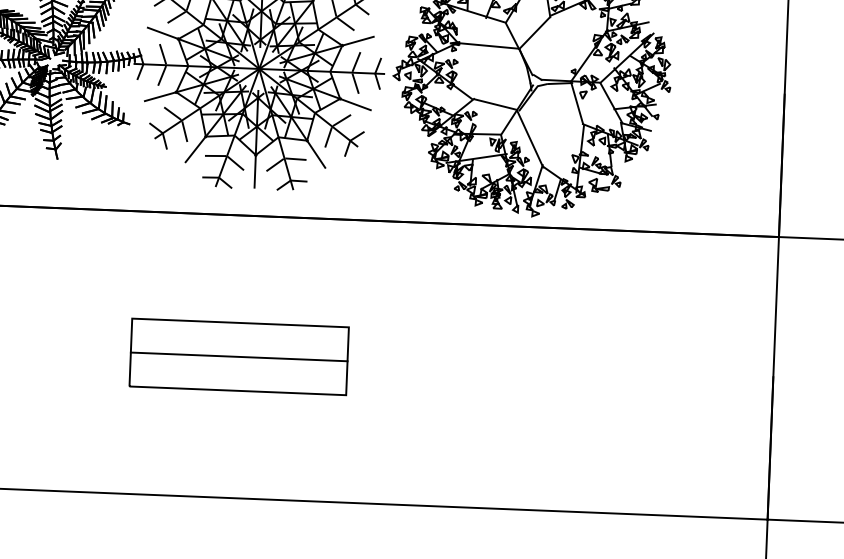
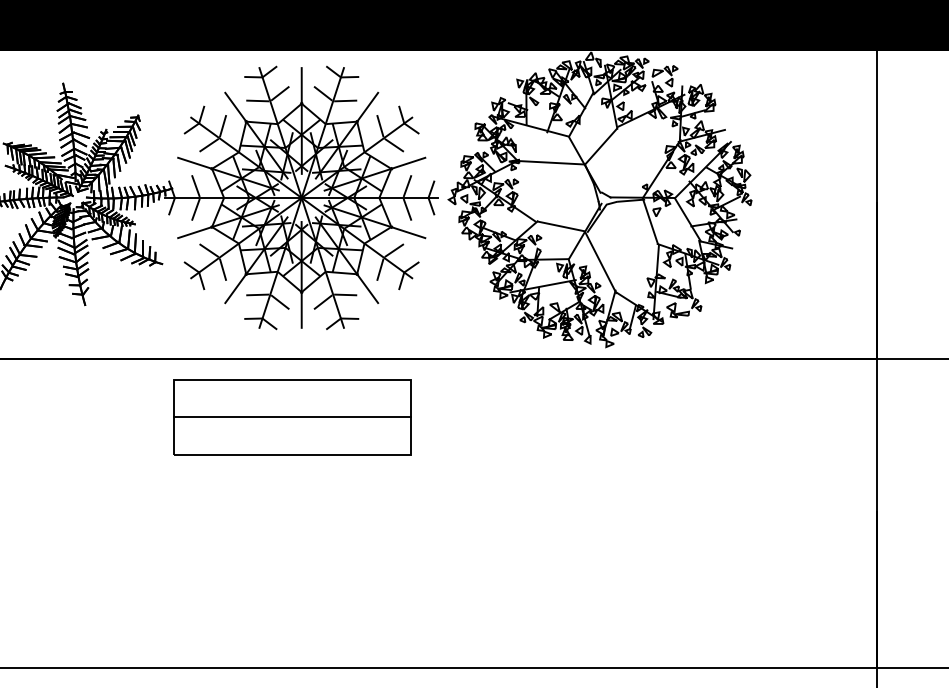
part: (239, 356) -> (292, 417), moved

